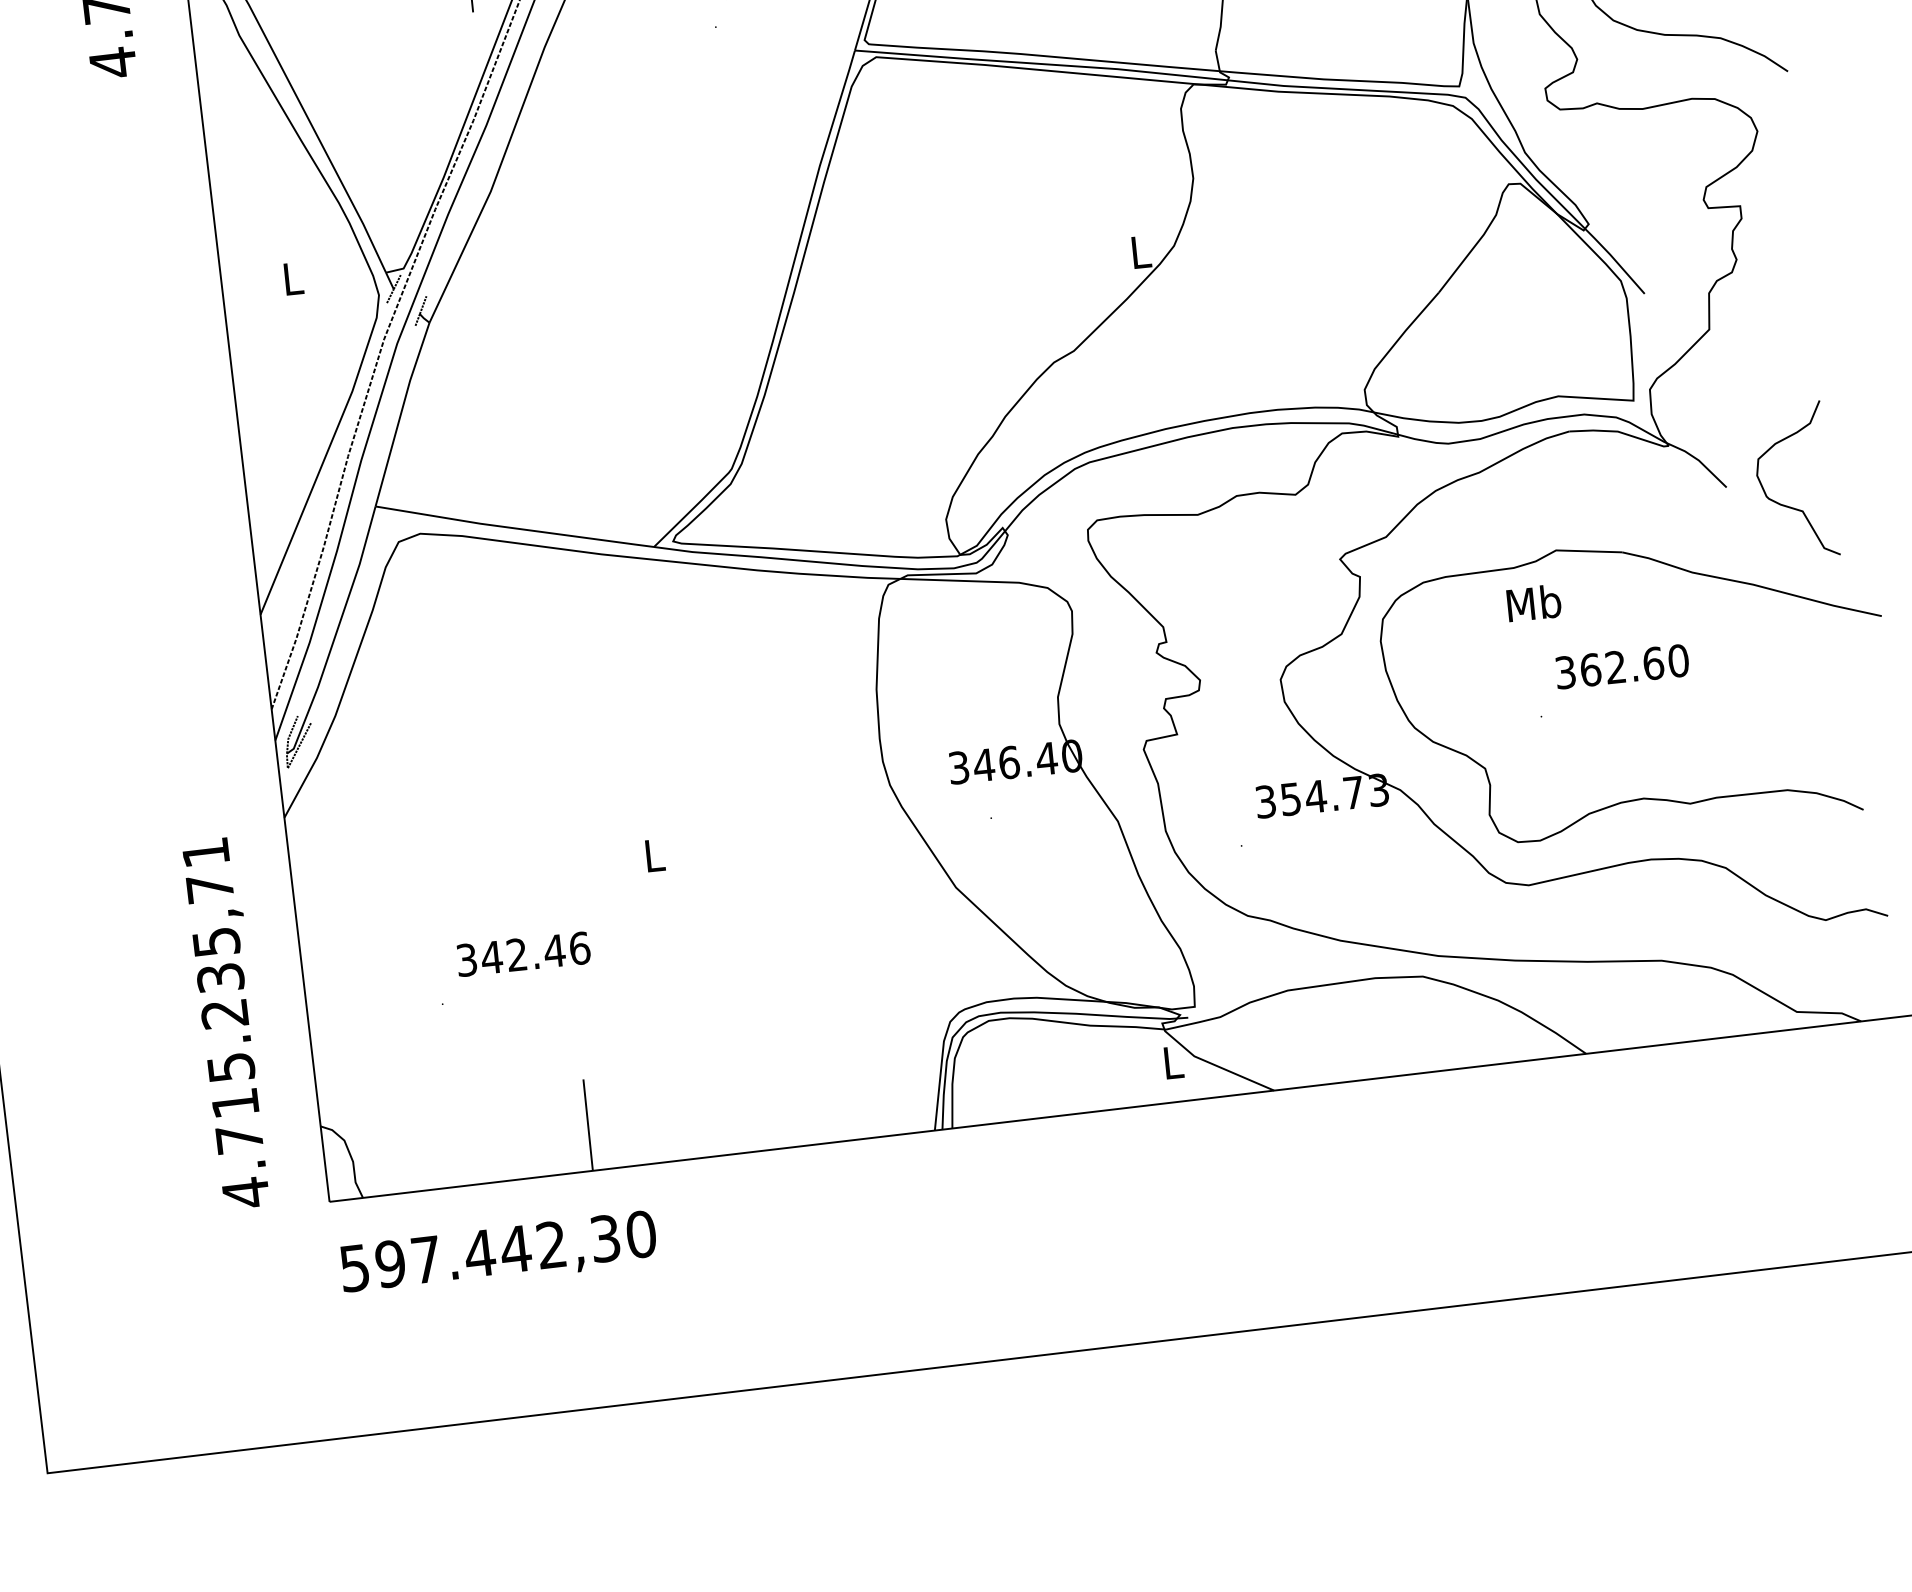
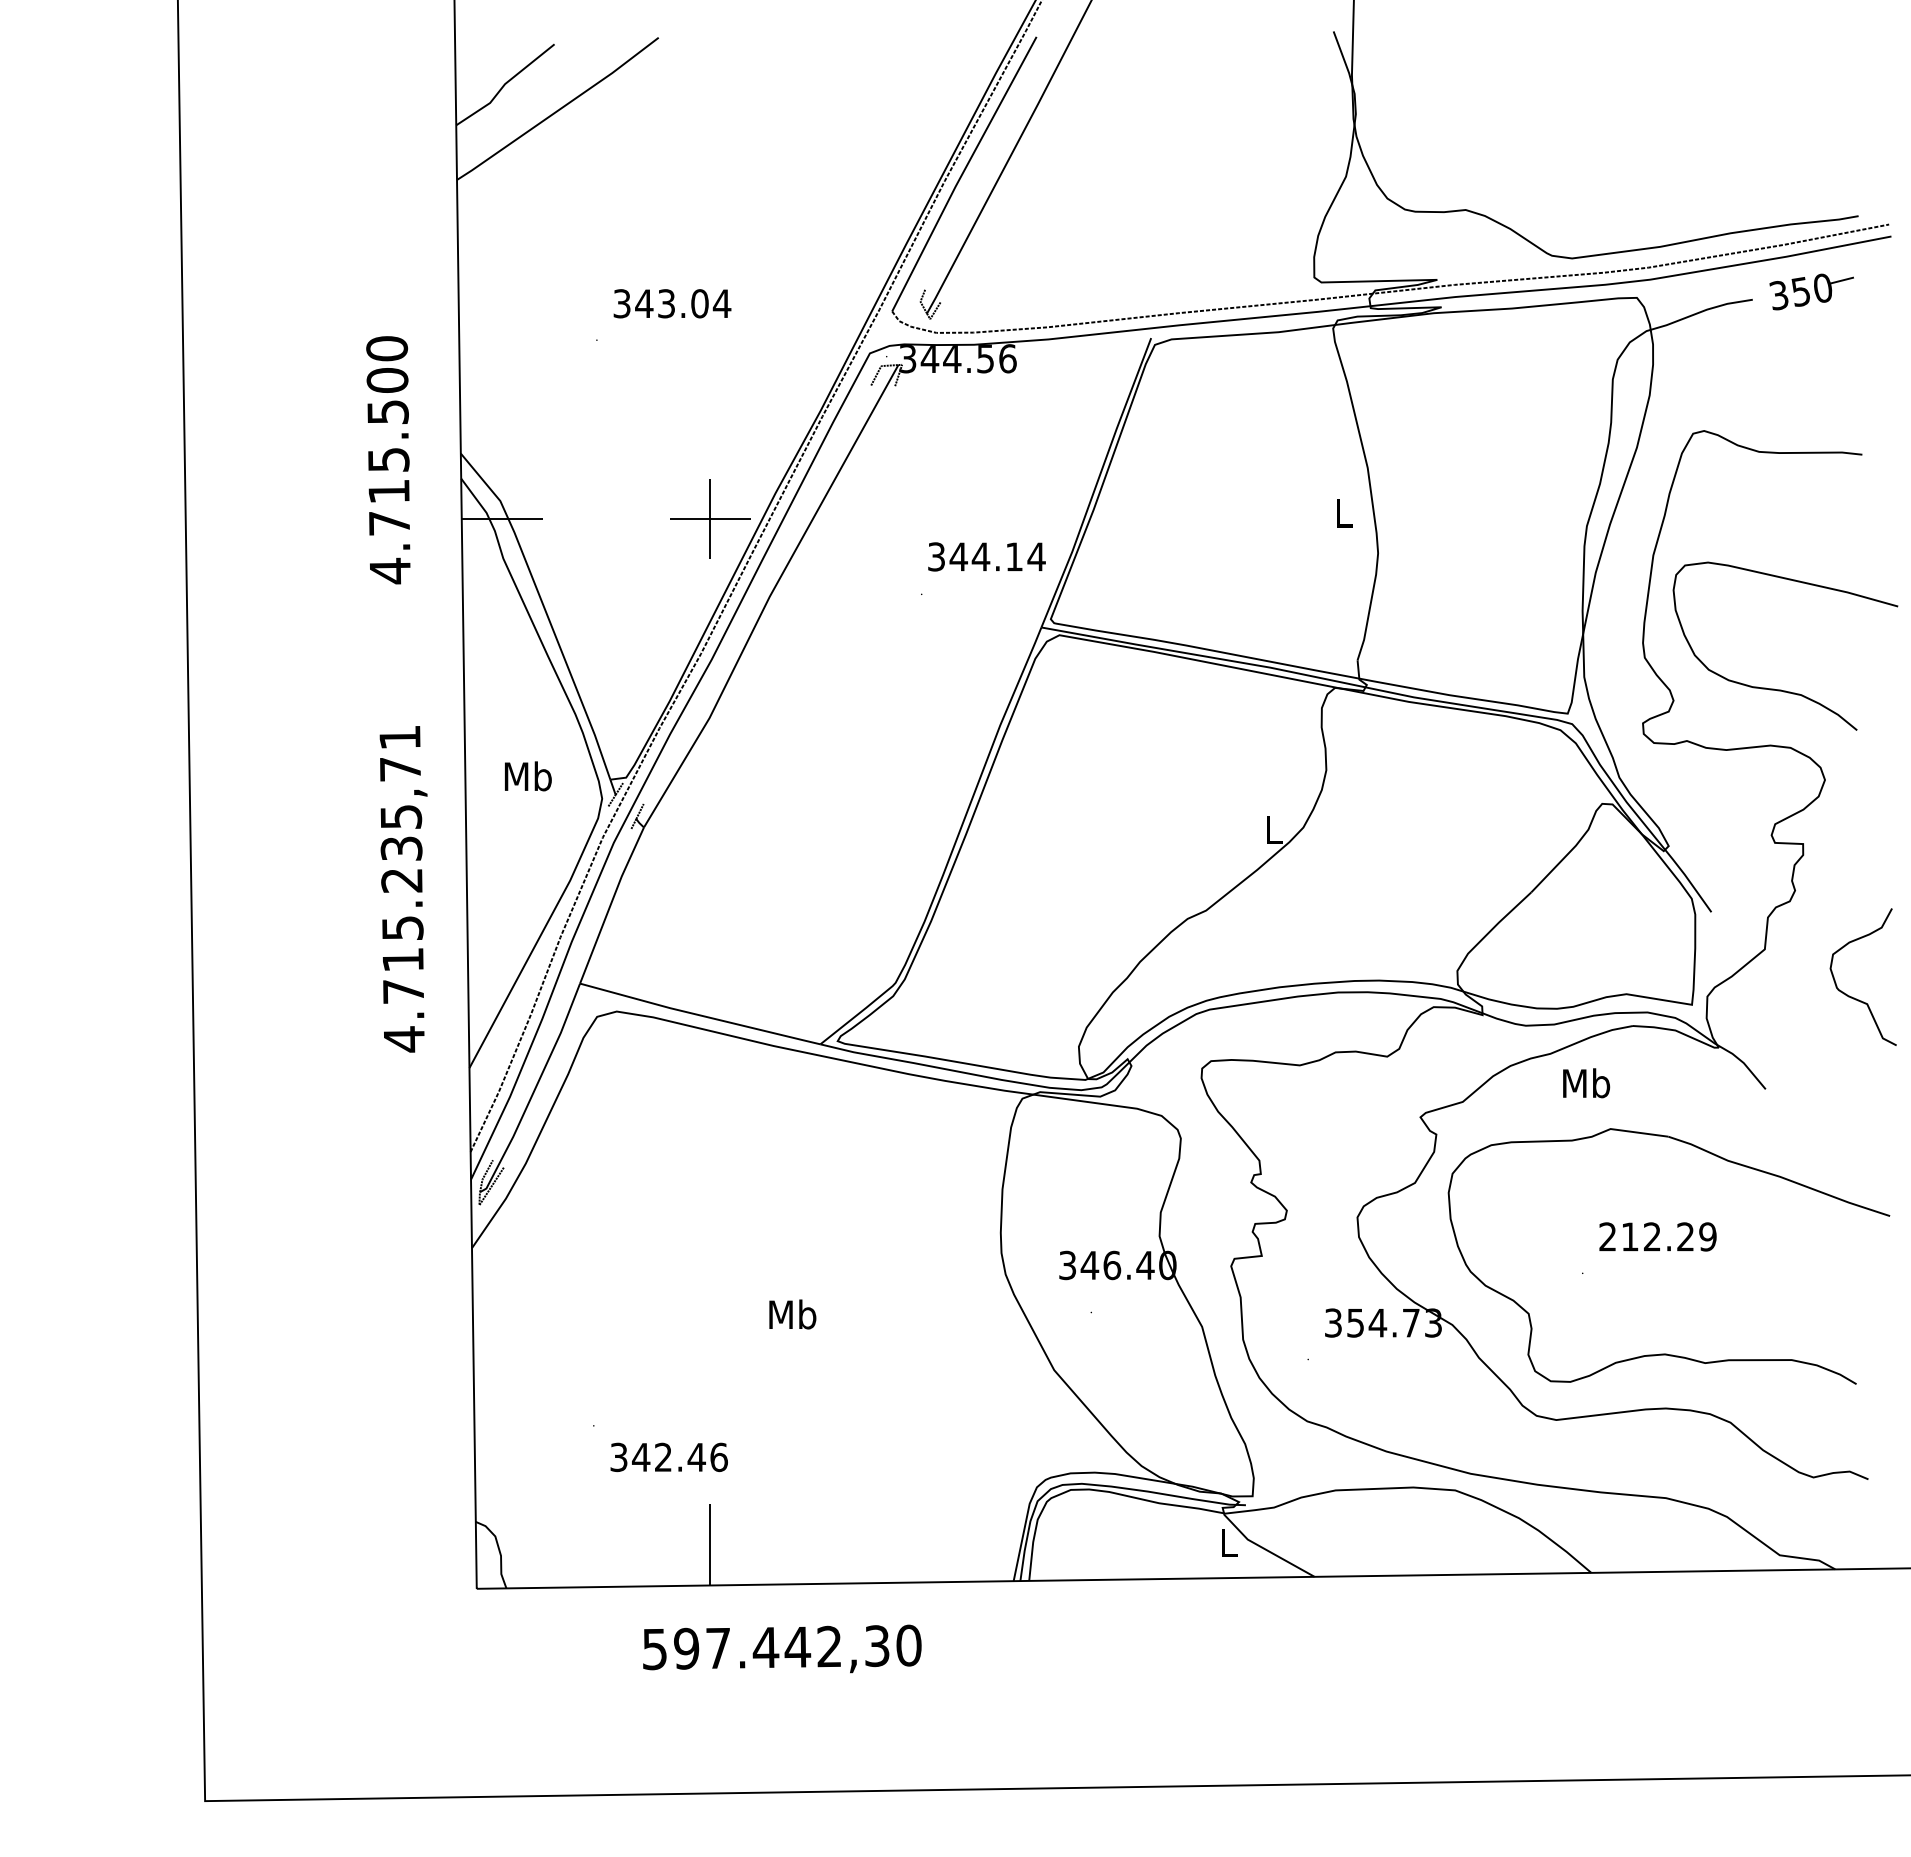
text: (292, 278) -> (527, 776), L -> Mb
curve: (1785, 504) -> (1852, 996), moved
text: (1534, 603) -> (1586, 1083), moved
text: (1621, 666) -> (1657, 1236), 362.60 -> 212.29
text: (654, 855) -> (792, 1314), L -> Mb
text: (522, 954) -> (668, 1457), moved
text: (227, 1023) -> (403, 889), moved
text: (498, 1252) -> (782, 1648), moved

